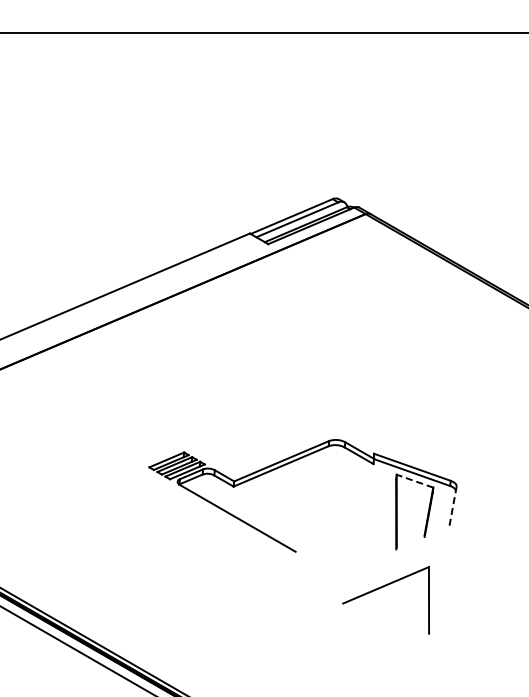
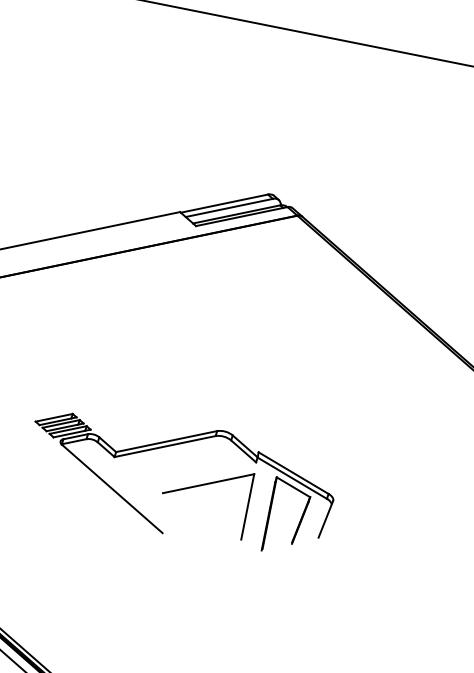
line: (414, 481) -> (292, 487), dashed -> solid
line: (453, 506) -> (326, 519), dashed -> solid
part: (379, 589) -> (201, 486), moved

